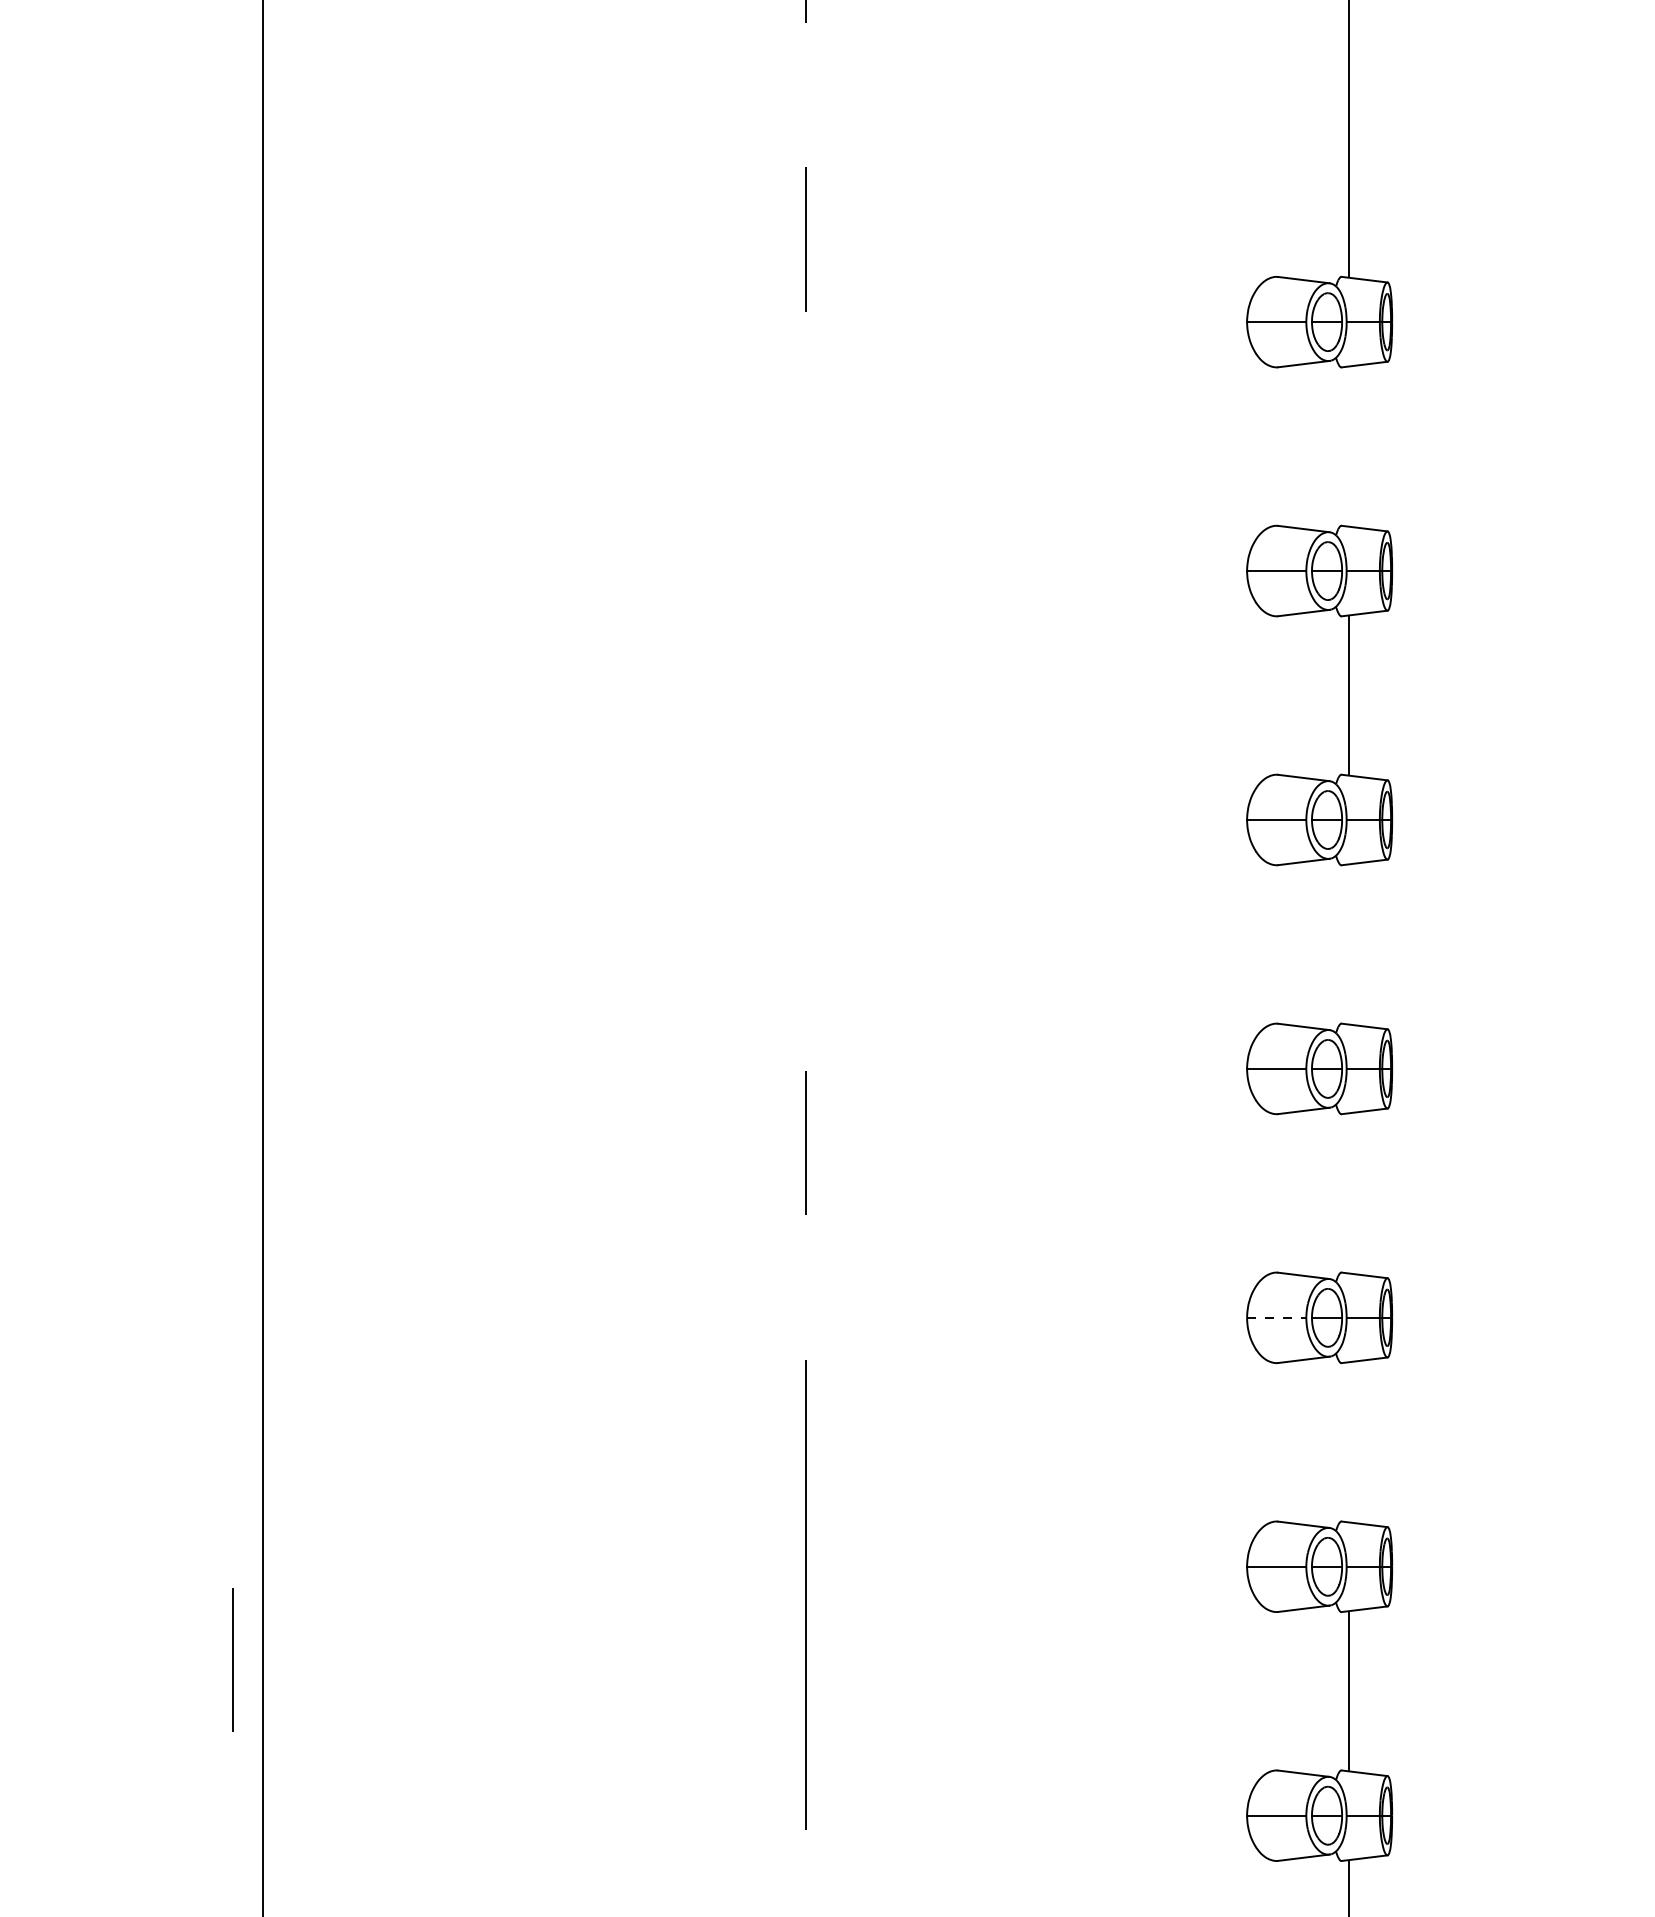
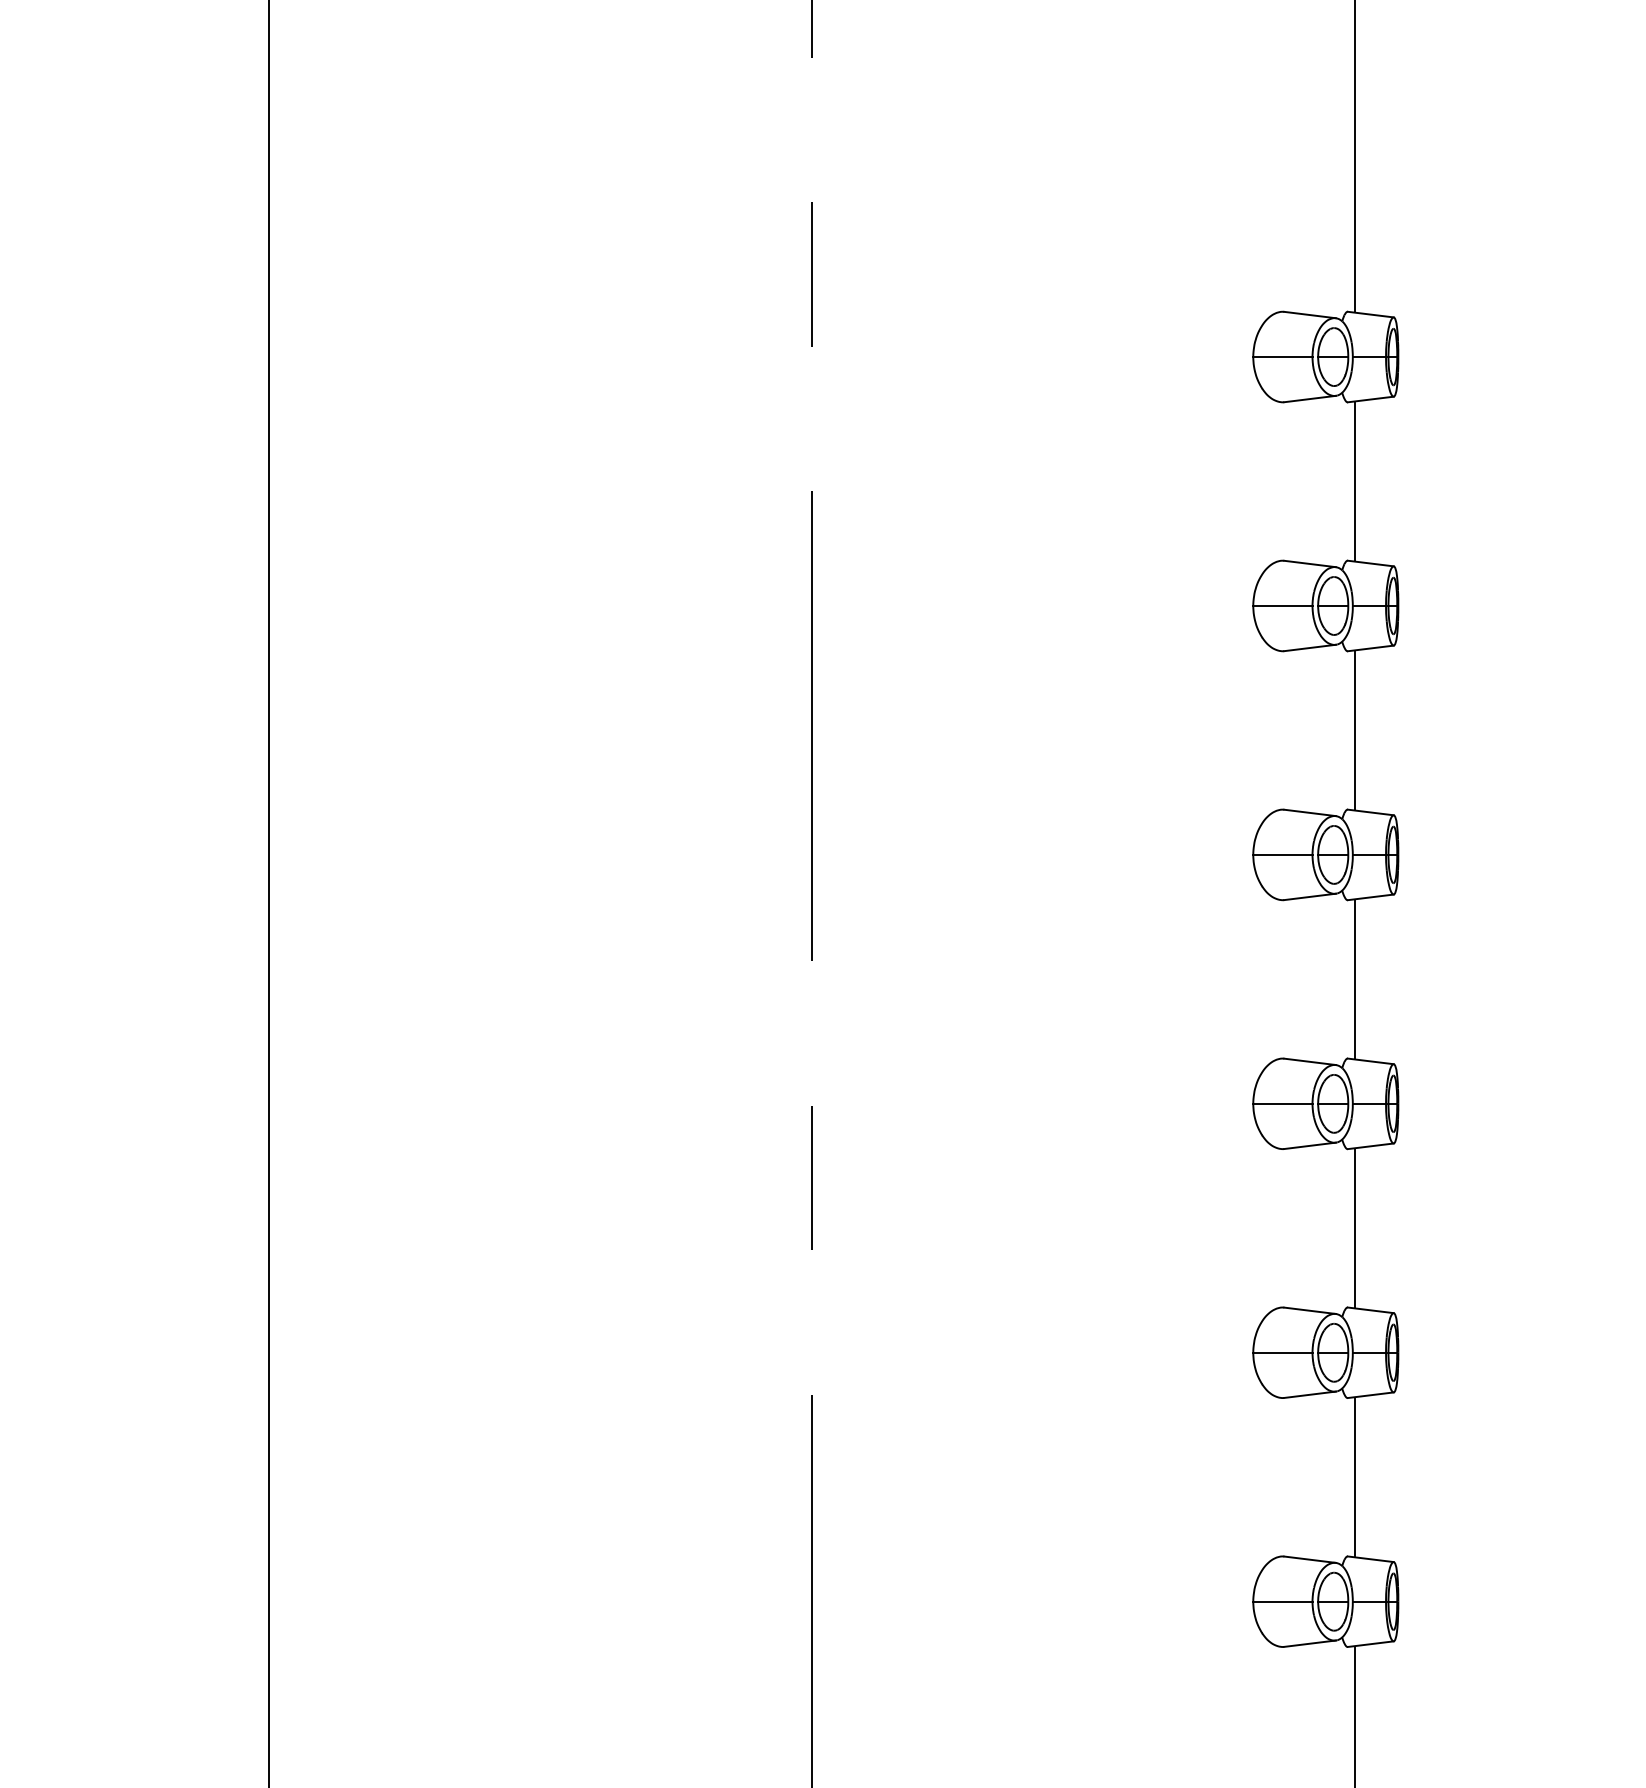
line: (1349, 446) -> (1355, 481), added
line: (805, 691) -> (811, 726), added
line: (1349, 944) -> (1355, 979), added
line: (1349, 1193) -> (1355, 1228), added
line: (1276, 1317) -> (1282, 1352), dashed -> solid
line: (1349, 1442) -> (1355, 1477), added
line: (232, 1659) -> (238, 1694), removed

